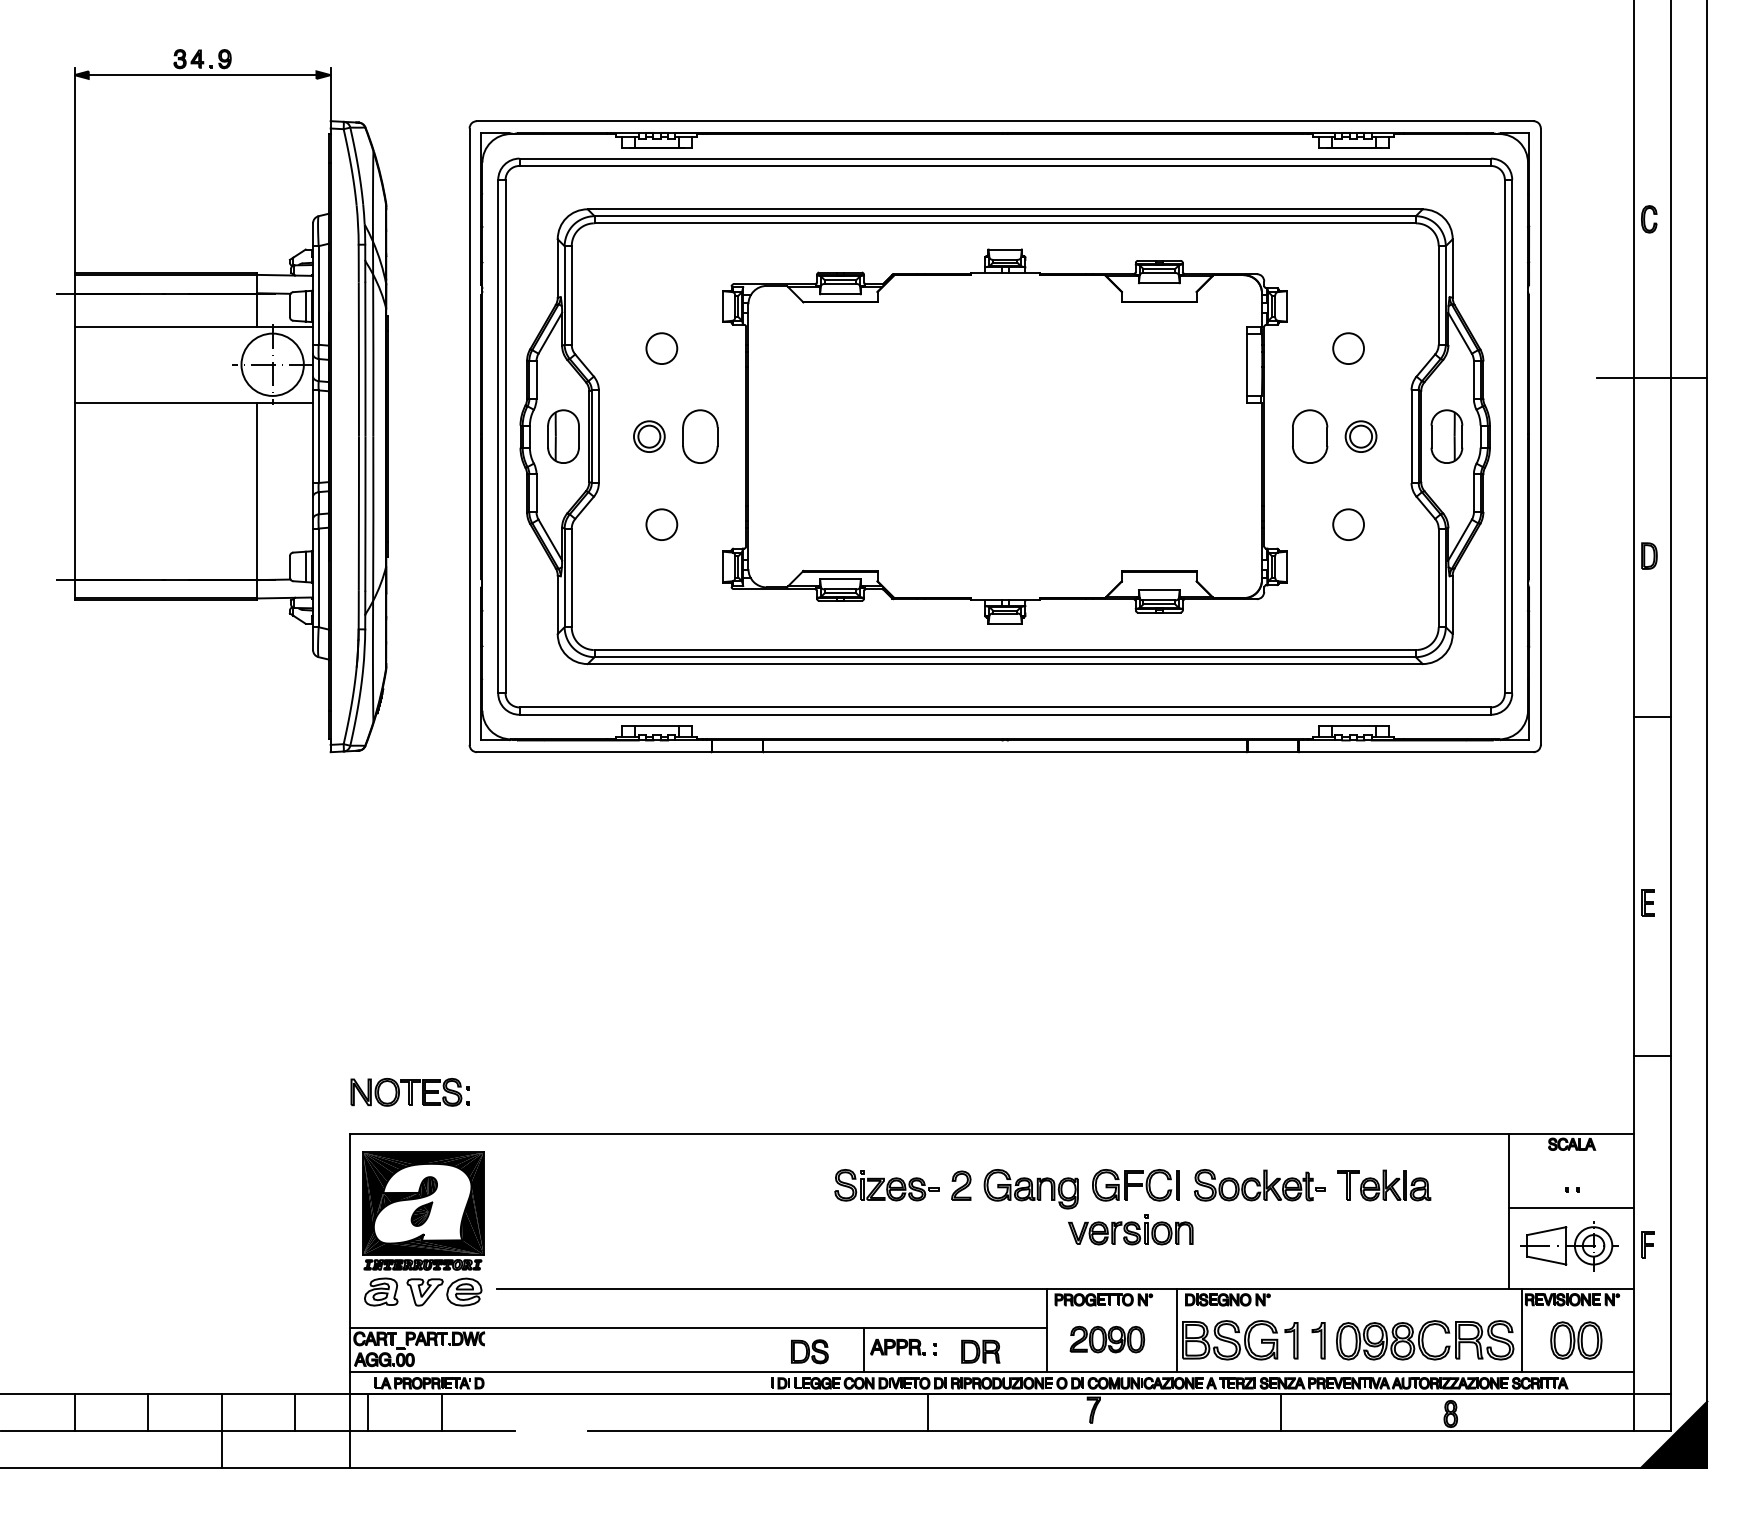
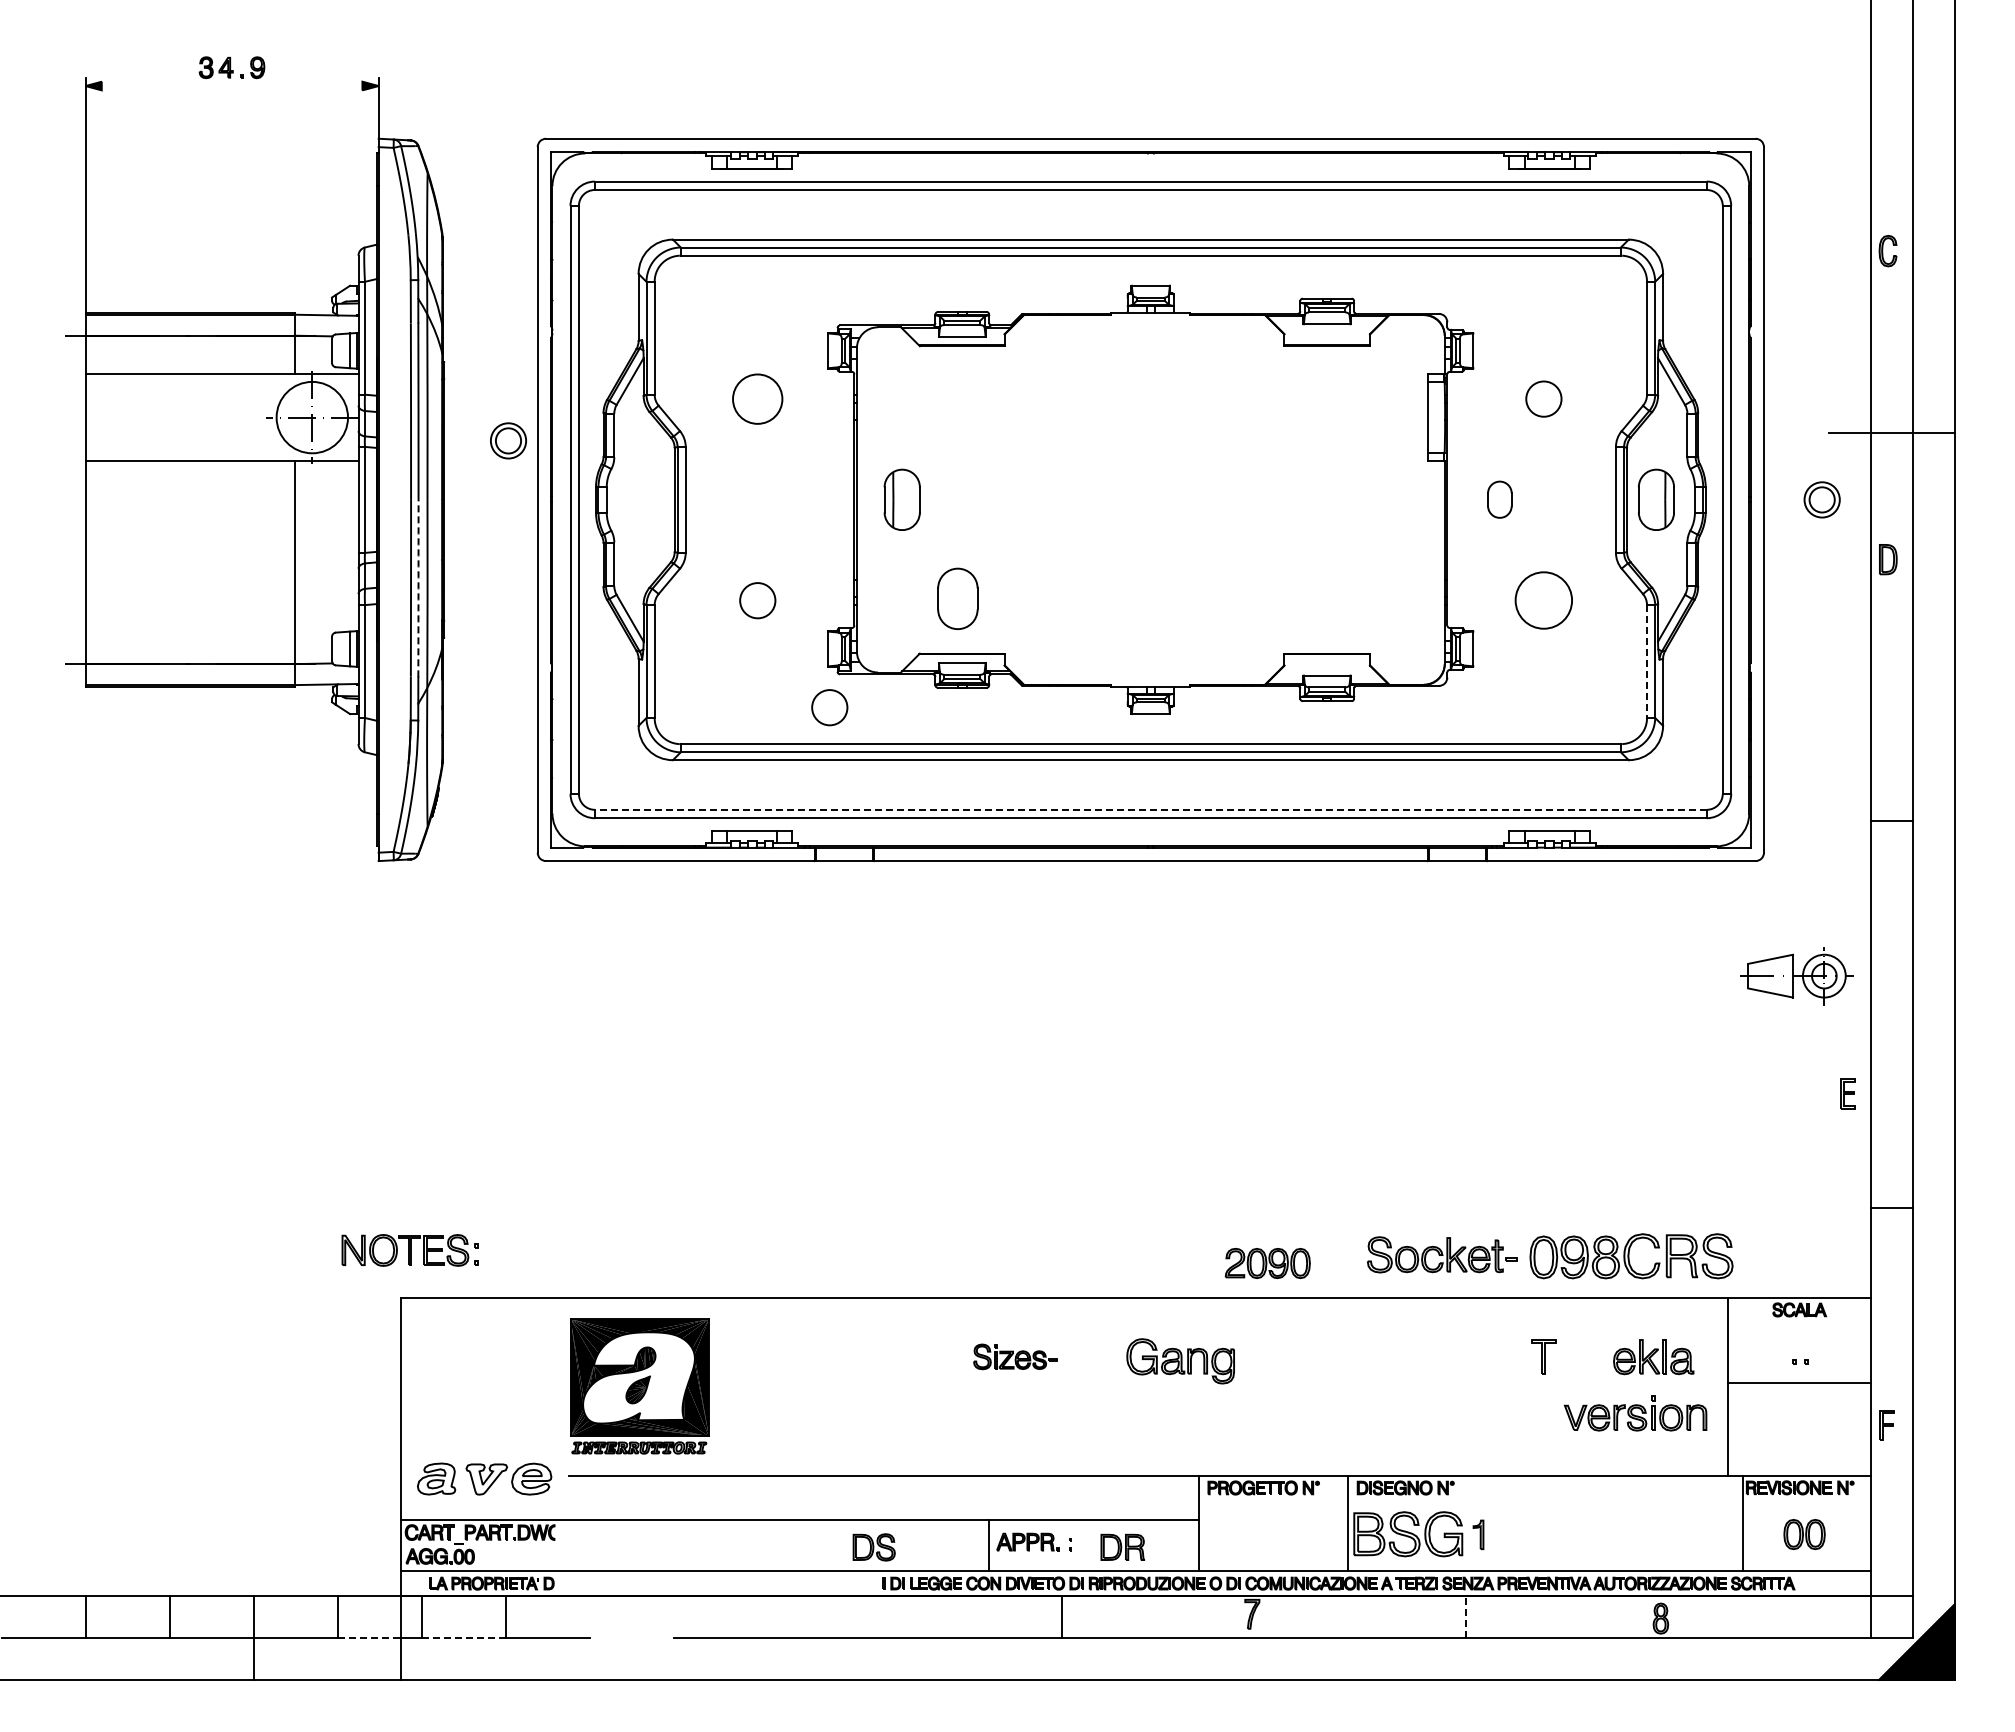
line: (202, 75) -> (231, 86), removed
circle: (661, 348) -> (757, 398), size x1.4
part: (562, 436) -> (901, 499), moved
part: (649, 436) -> (508, 440), moved
part: (700, 436) -> (957, 598), moved
part: (1309, 436) -> (1499, 499), size x0.6
part: (1360, 436) -> (1821, 499), moved
arc: (365, 514) -> (418, 588), solid -> dashed
circle: (1348, 524) -> (1543, 600), size x1.6
part: (1649, 556) -> (1888, 559), moved
line: (1439, 578) -> (1647, 662), solid -> dashed
circle: (724, 618) -> (829, 707), added
line: (1004, 707) -> (1150, 809), solid -> dashed
part: (1647, 902) -> (1847, 1093), moved
part: (410, 1092) -> (409, 1250), moved
part: (886, 1185) -> (1015, 1356), size x0.7
part: (961, 1185) -> (1100, 1357), removed
part: (1135, 1185) -> (1300, 1356), removed
part: (1260, 1185) -> (1442, 1254), moved
part: (1395, 1185) -> (1653, 1357), moved
part: (423, 1211) -> (639, 1386), moved
part: (1130, 1229) -> (1635, 1413), moved
part: (1569, 1246) -> (1796, 976), moved
part: (1107, 1339) -> (1267, 1263), moved
part: (1291, 1340) -> (1478, 1534), size x0.7
part: (1318, 1340) -> (1509, 1534), removed
part: (1425, 1340) -> (1631, 1256), moved
part: (1576, 1340) -> (1804, 1534), size x0.7
part: (809, 1351) -> (873, 1547), moved
line: (1280, 1413) -> (1466, 1617), solid -> dashed
line: (322, 1430) -> (369, 1637), solid -> dashed
line: (404, 1430) -> (463, 1637), solid -> dashed

